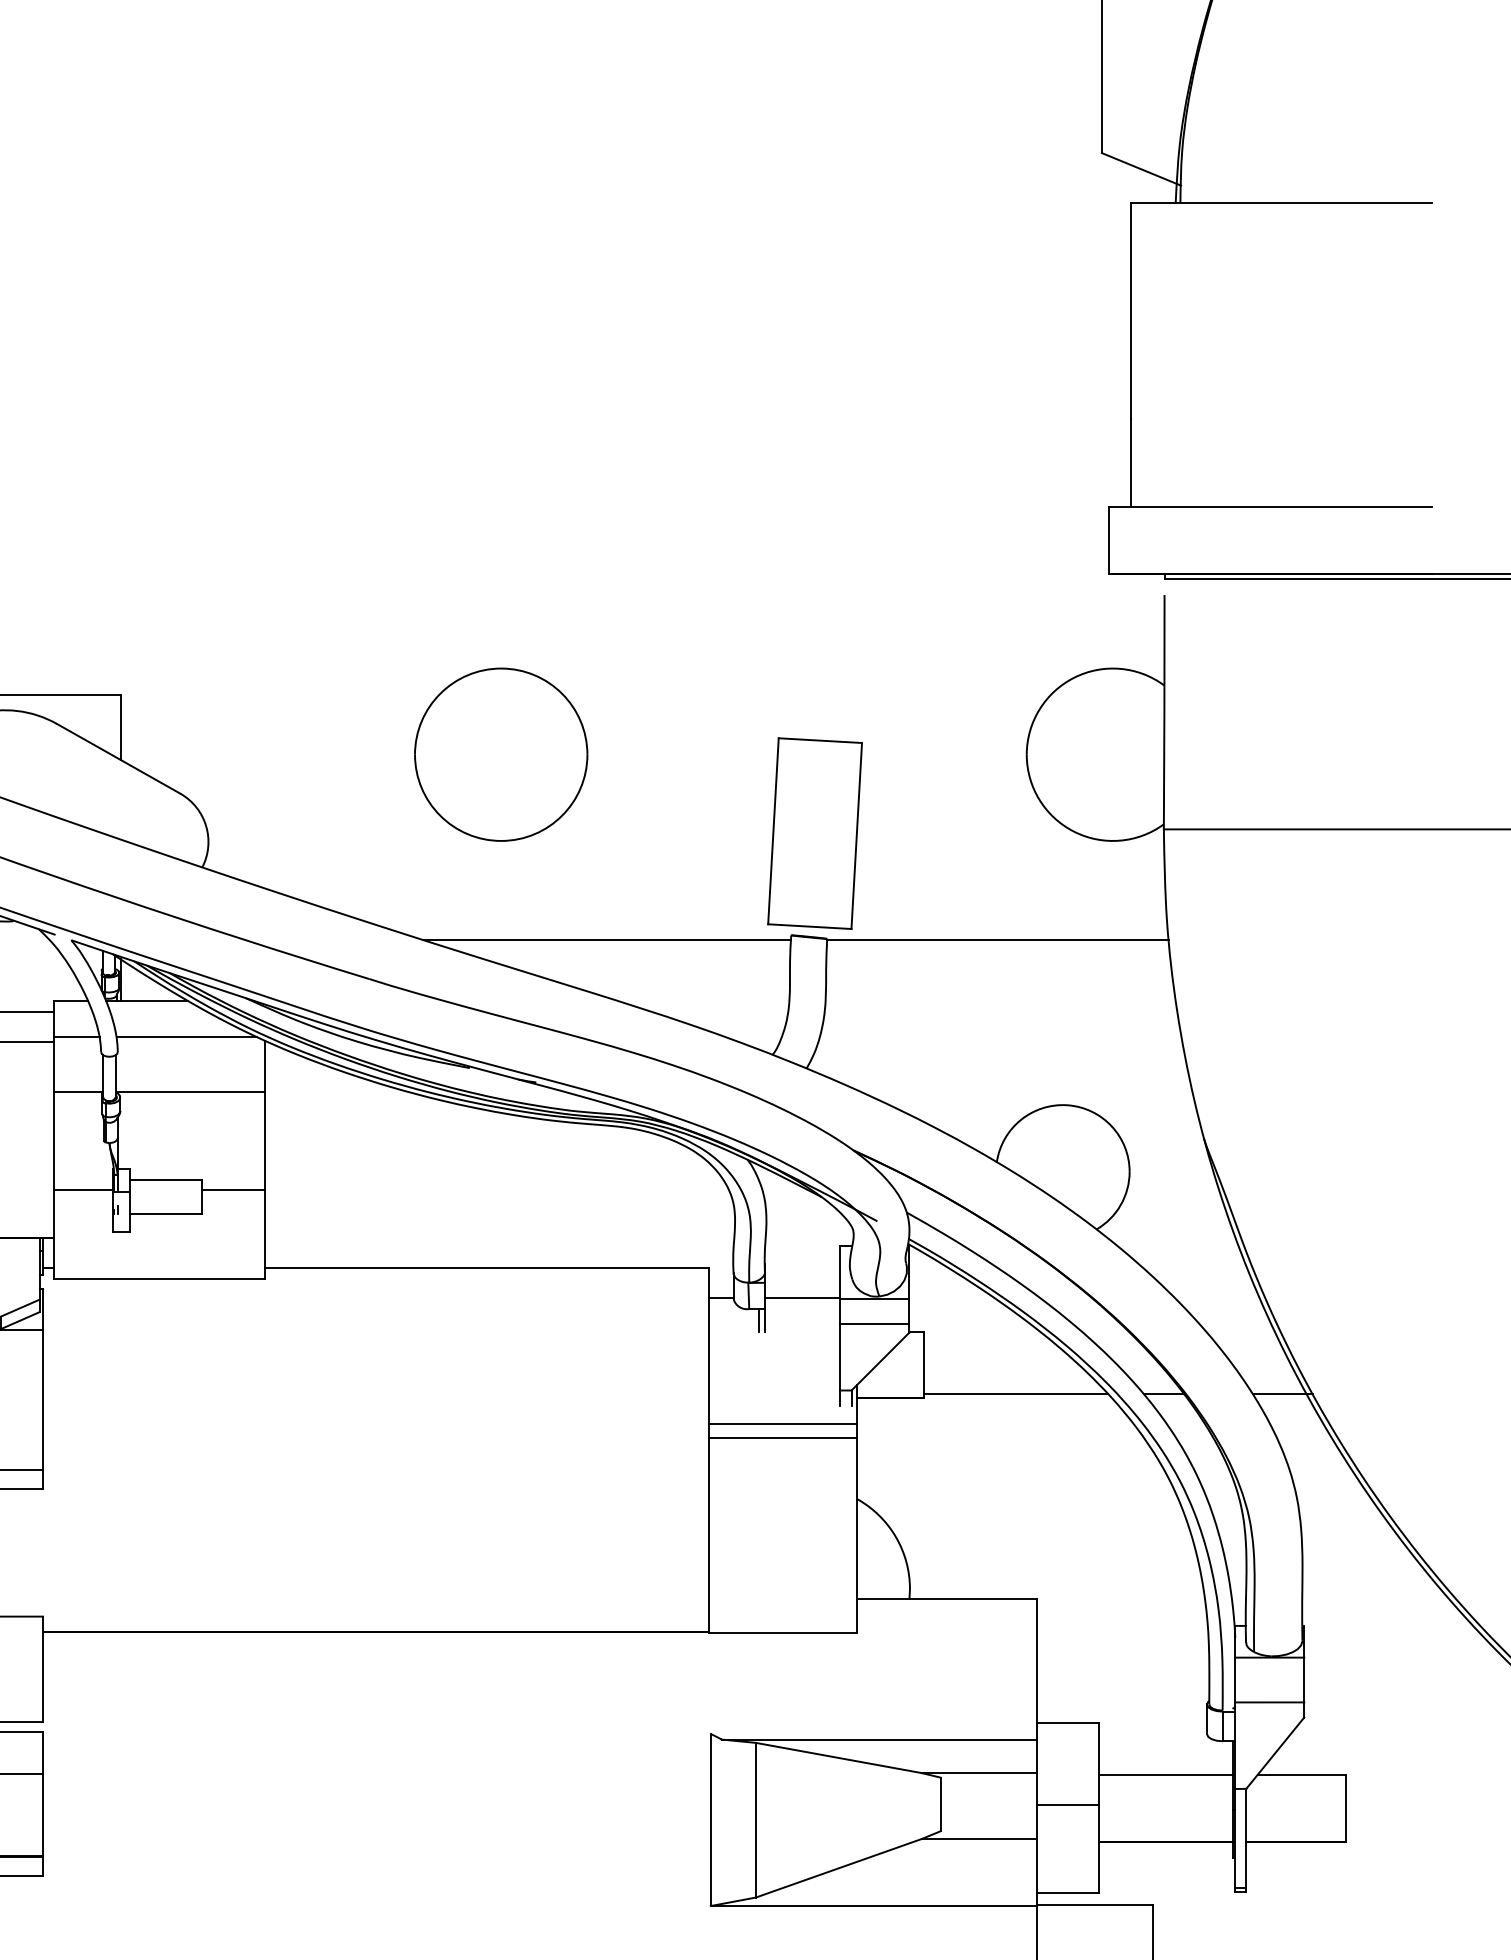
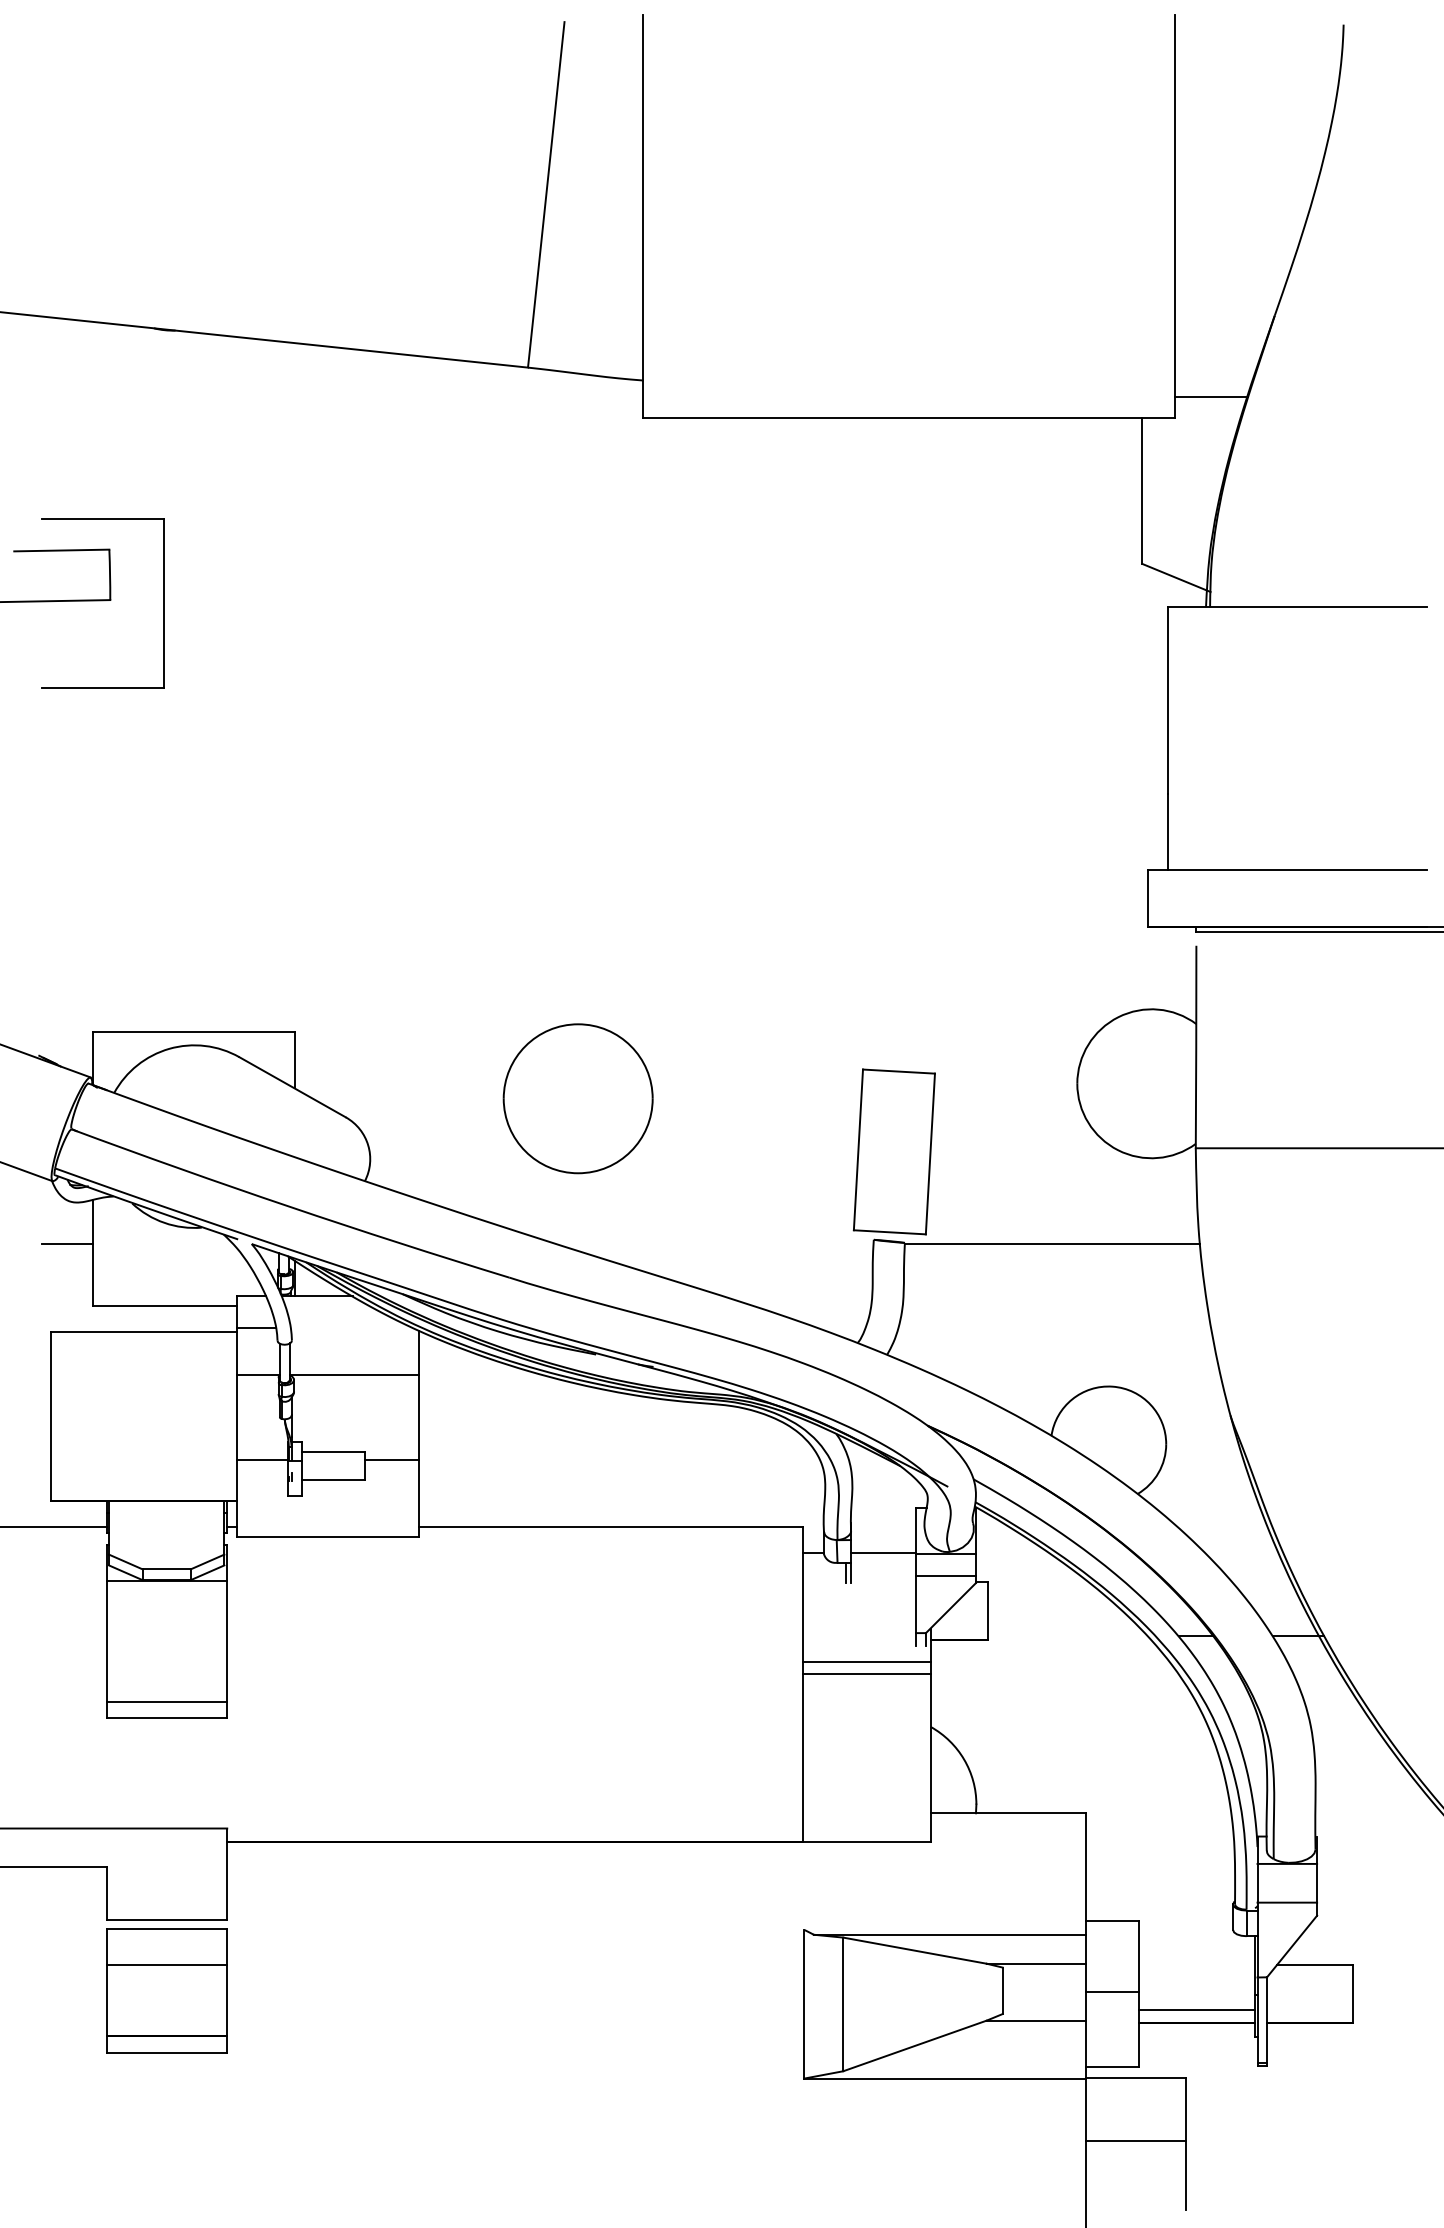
part: (500, 754) -> (577, 1098), moved
line: (606, 939) -> (714, 1243), removed
line: (186, 1036) -> (351, 1327), removed
line: (1015, 1394) -> (1067, 1636), removed
line: (1165, 1775) -> (1197, 2010), moved

